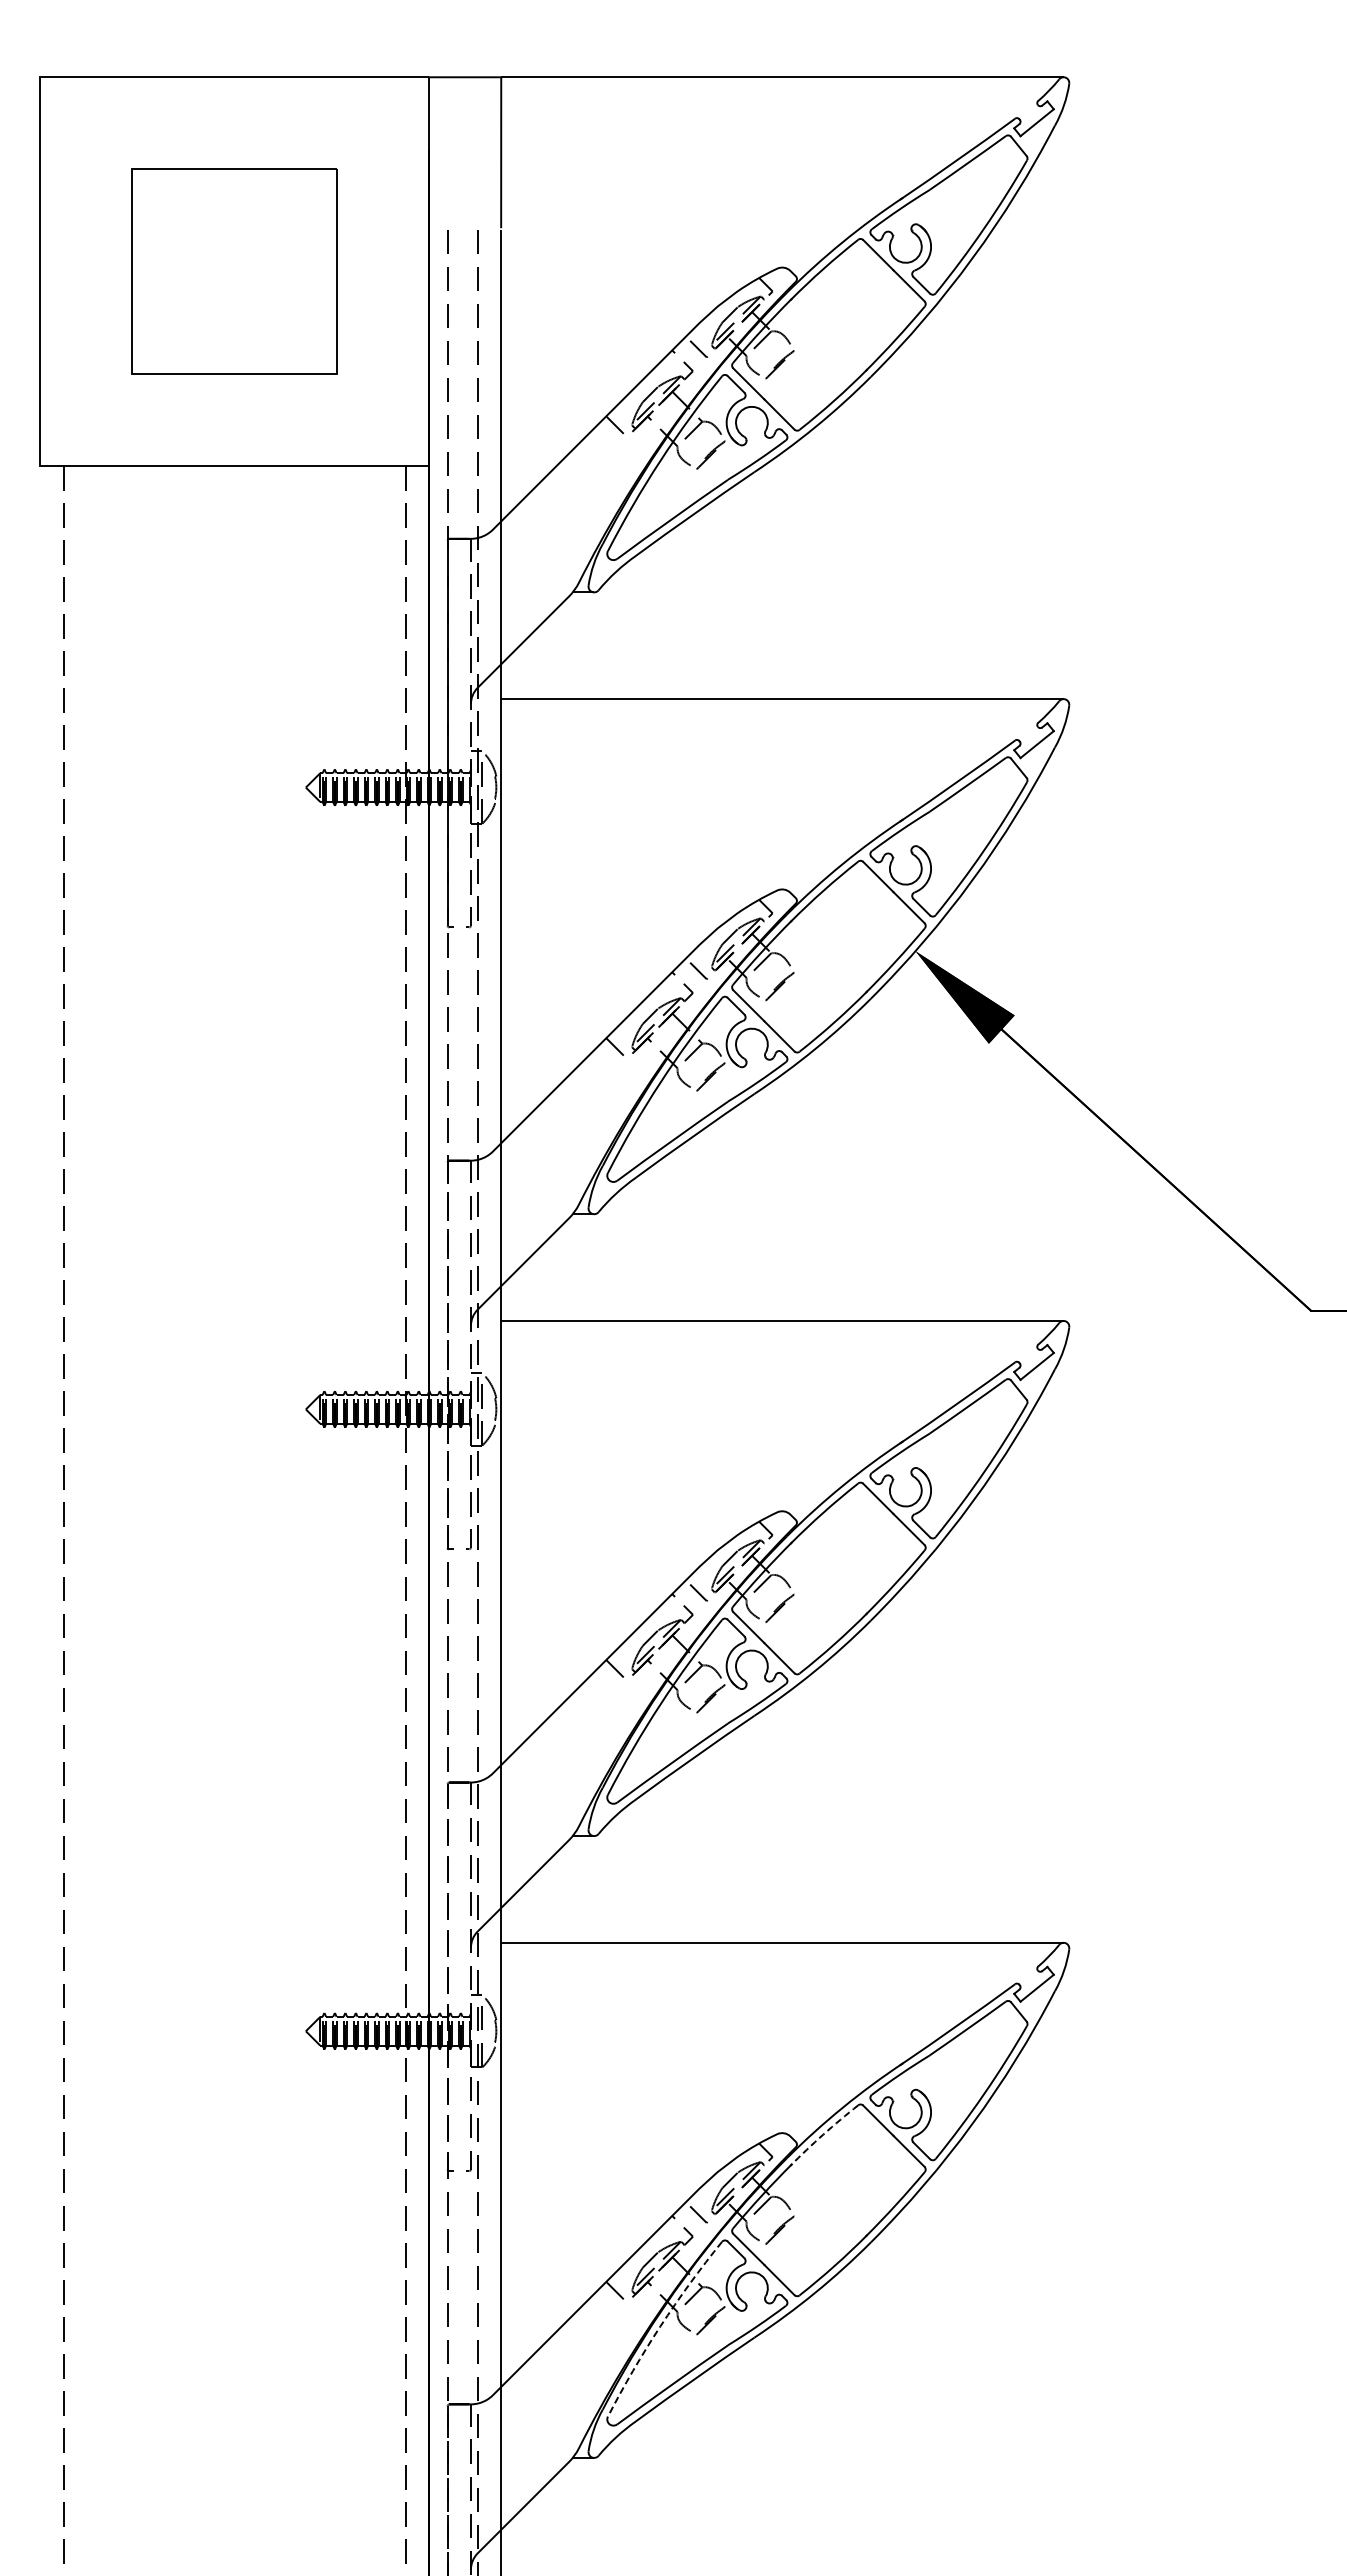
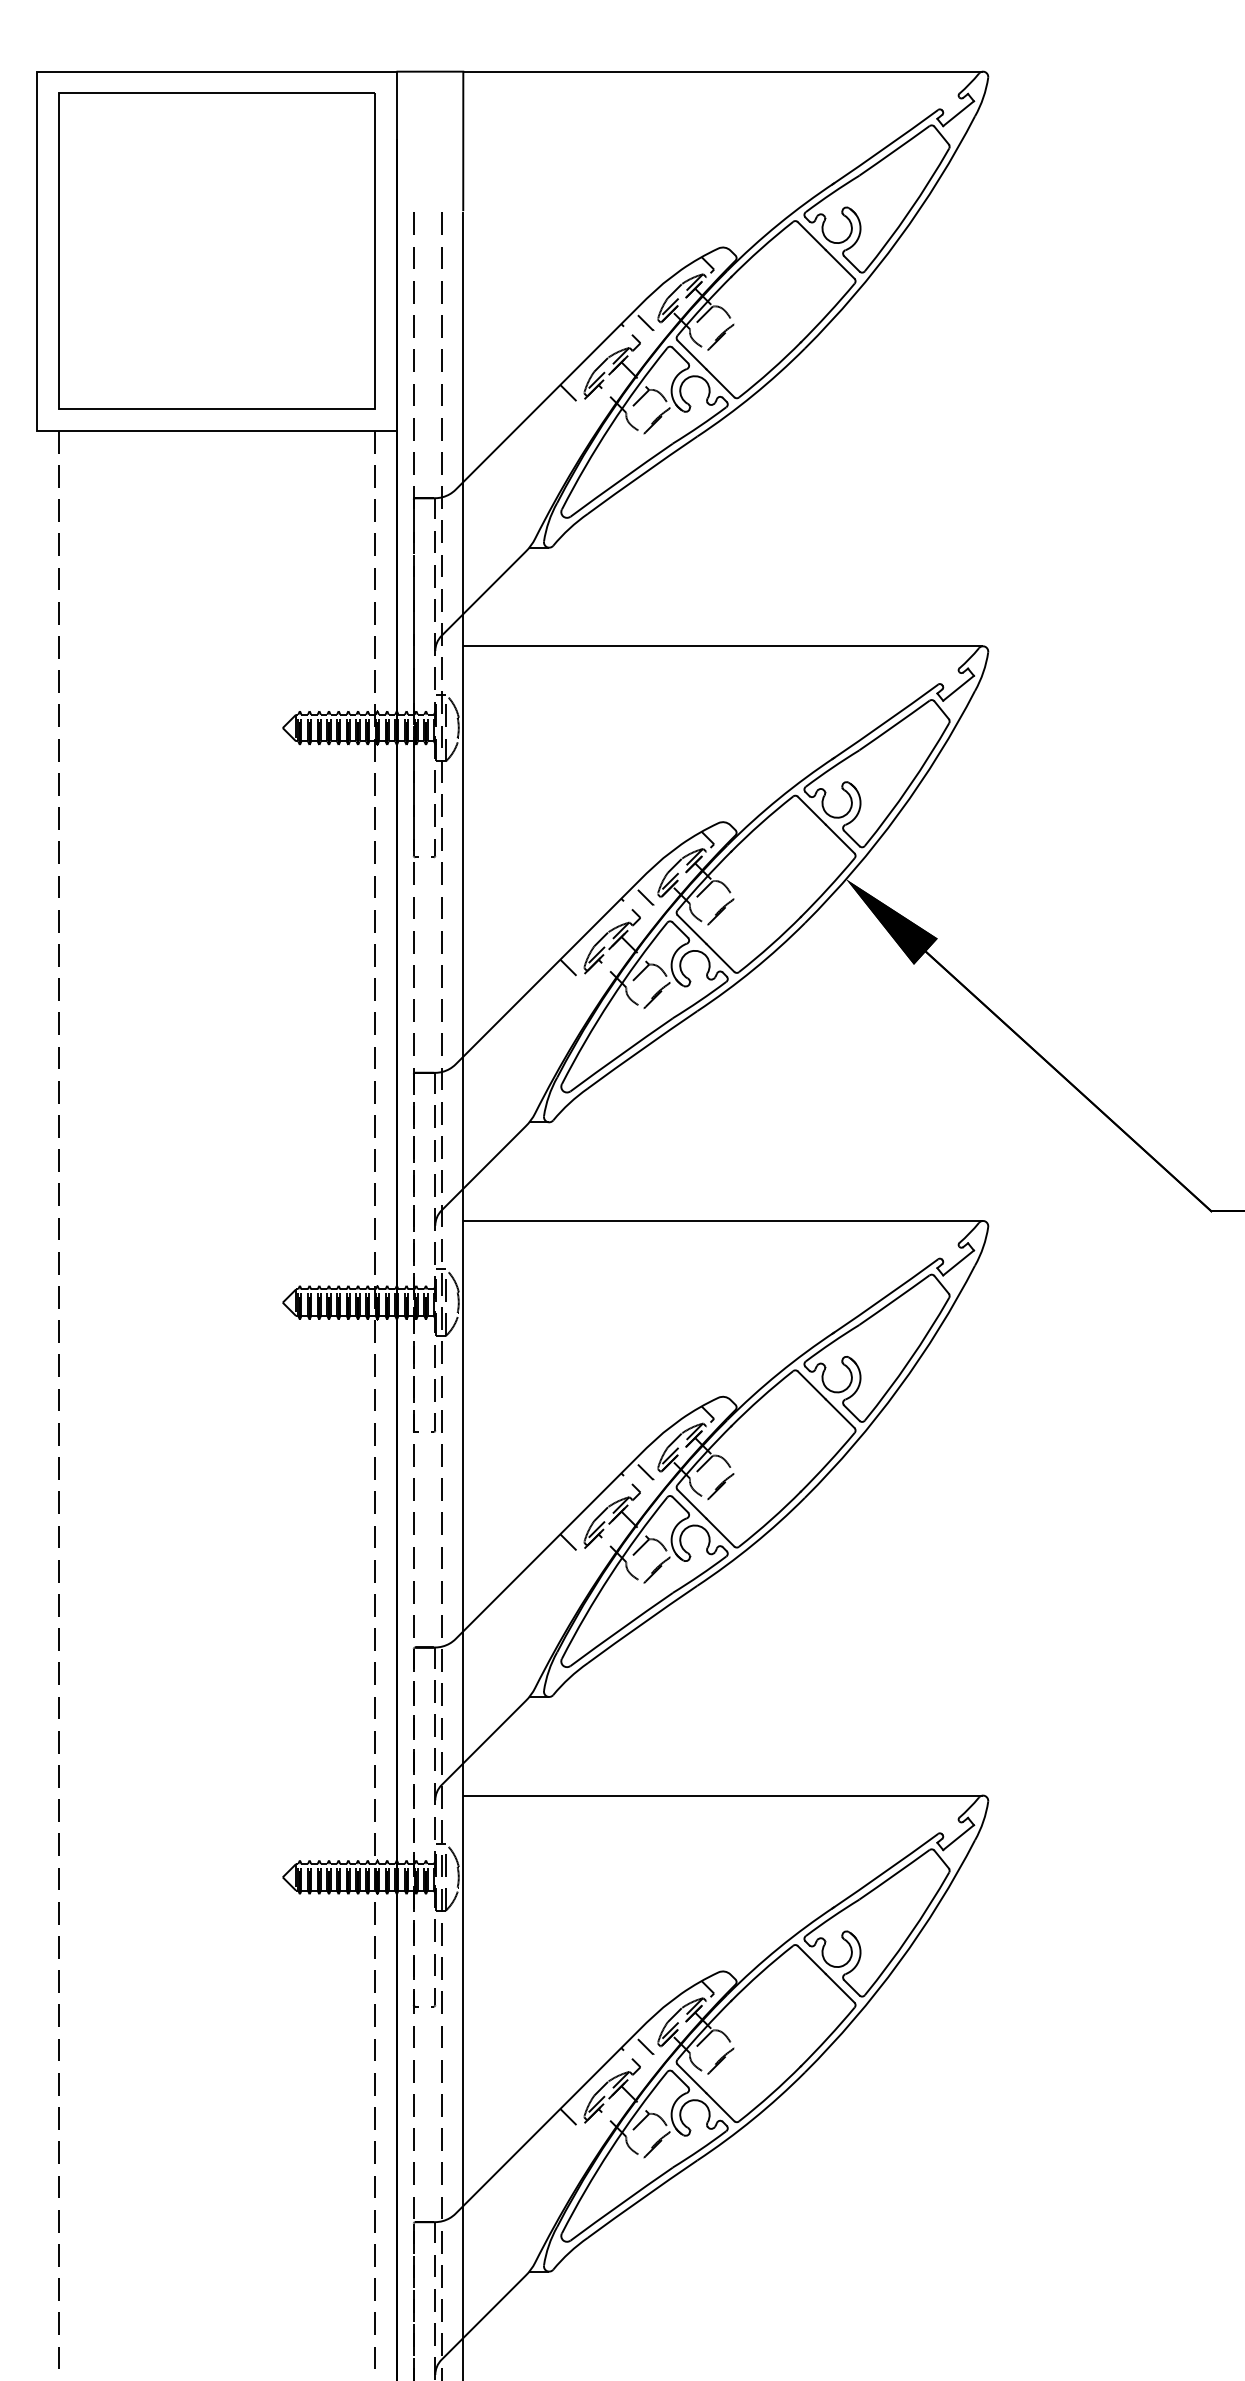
part: (234, 271) -> (216, 251), size x1.67
arc: (823, 2134) -> (761, 1972), dashed -> solid
arc: (660, 2326) -> (610, 2150), dashed -> solid

